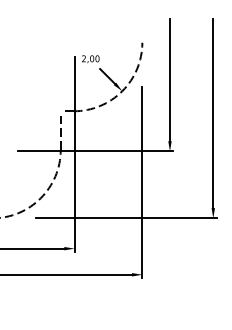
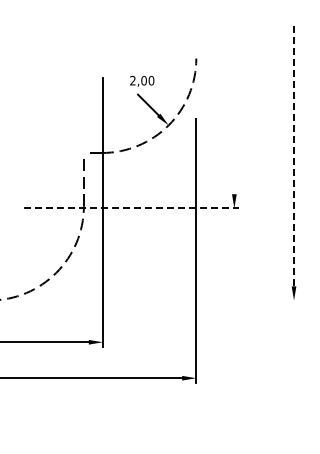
text: (90, 59) -> (142, 81), moved
line: (170, 80) -> (234, 110), removed
line: (213, 113) -> (294, 155), solid -> dashed
line: (96, 151) -> (132, 208), solid -> dashed
line: (125, 218) -> (173, 300), removed

